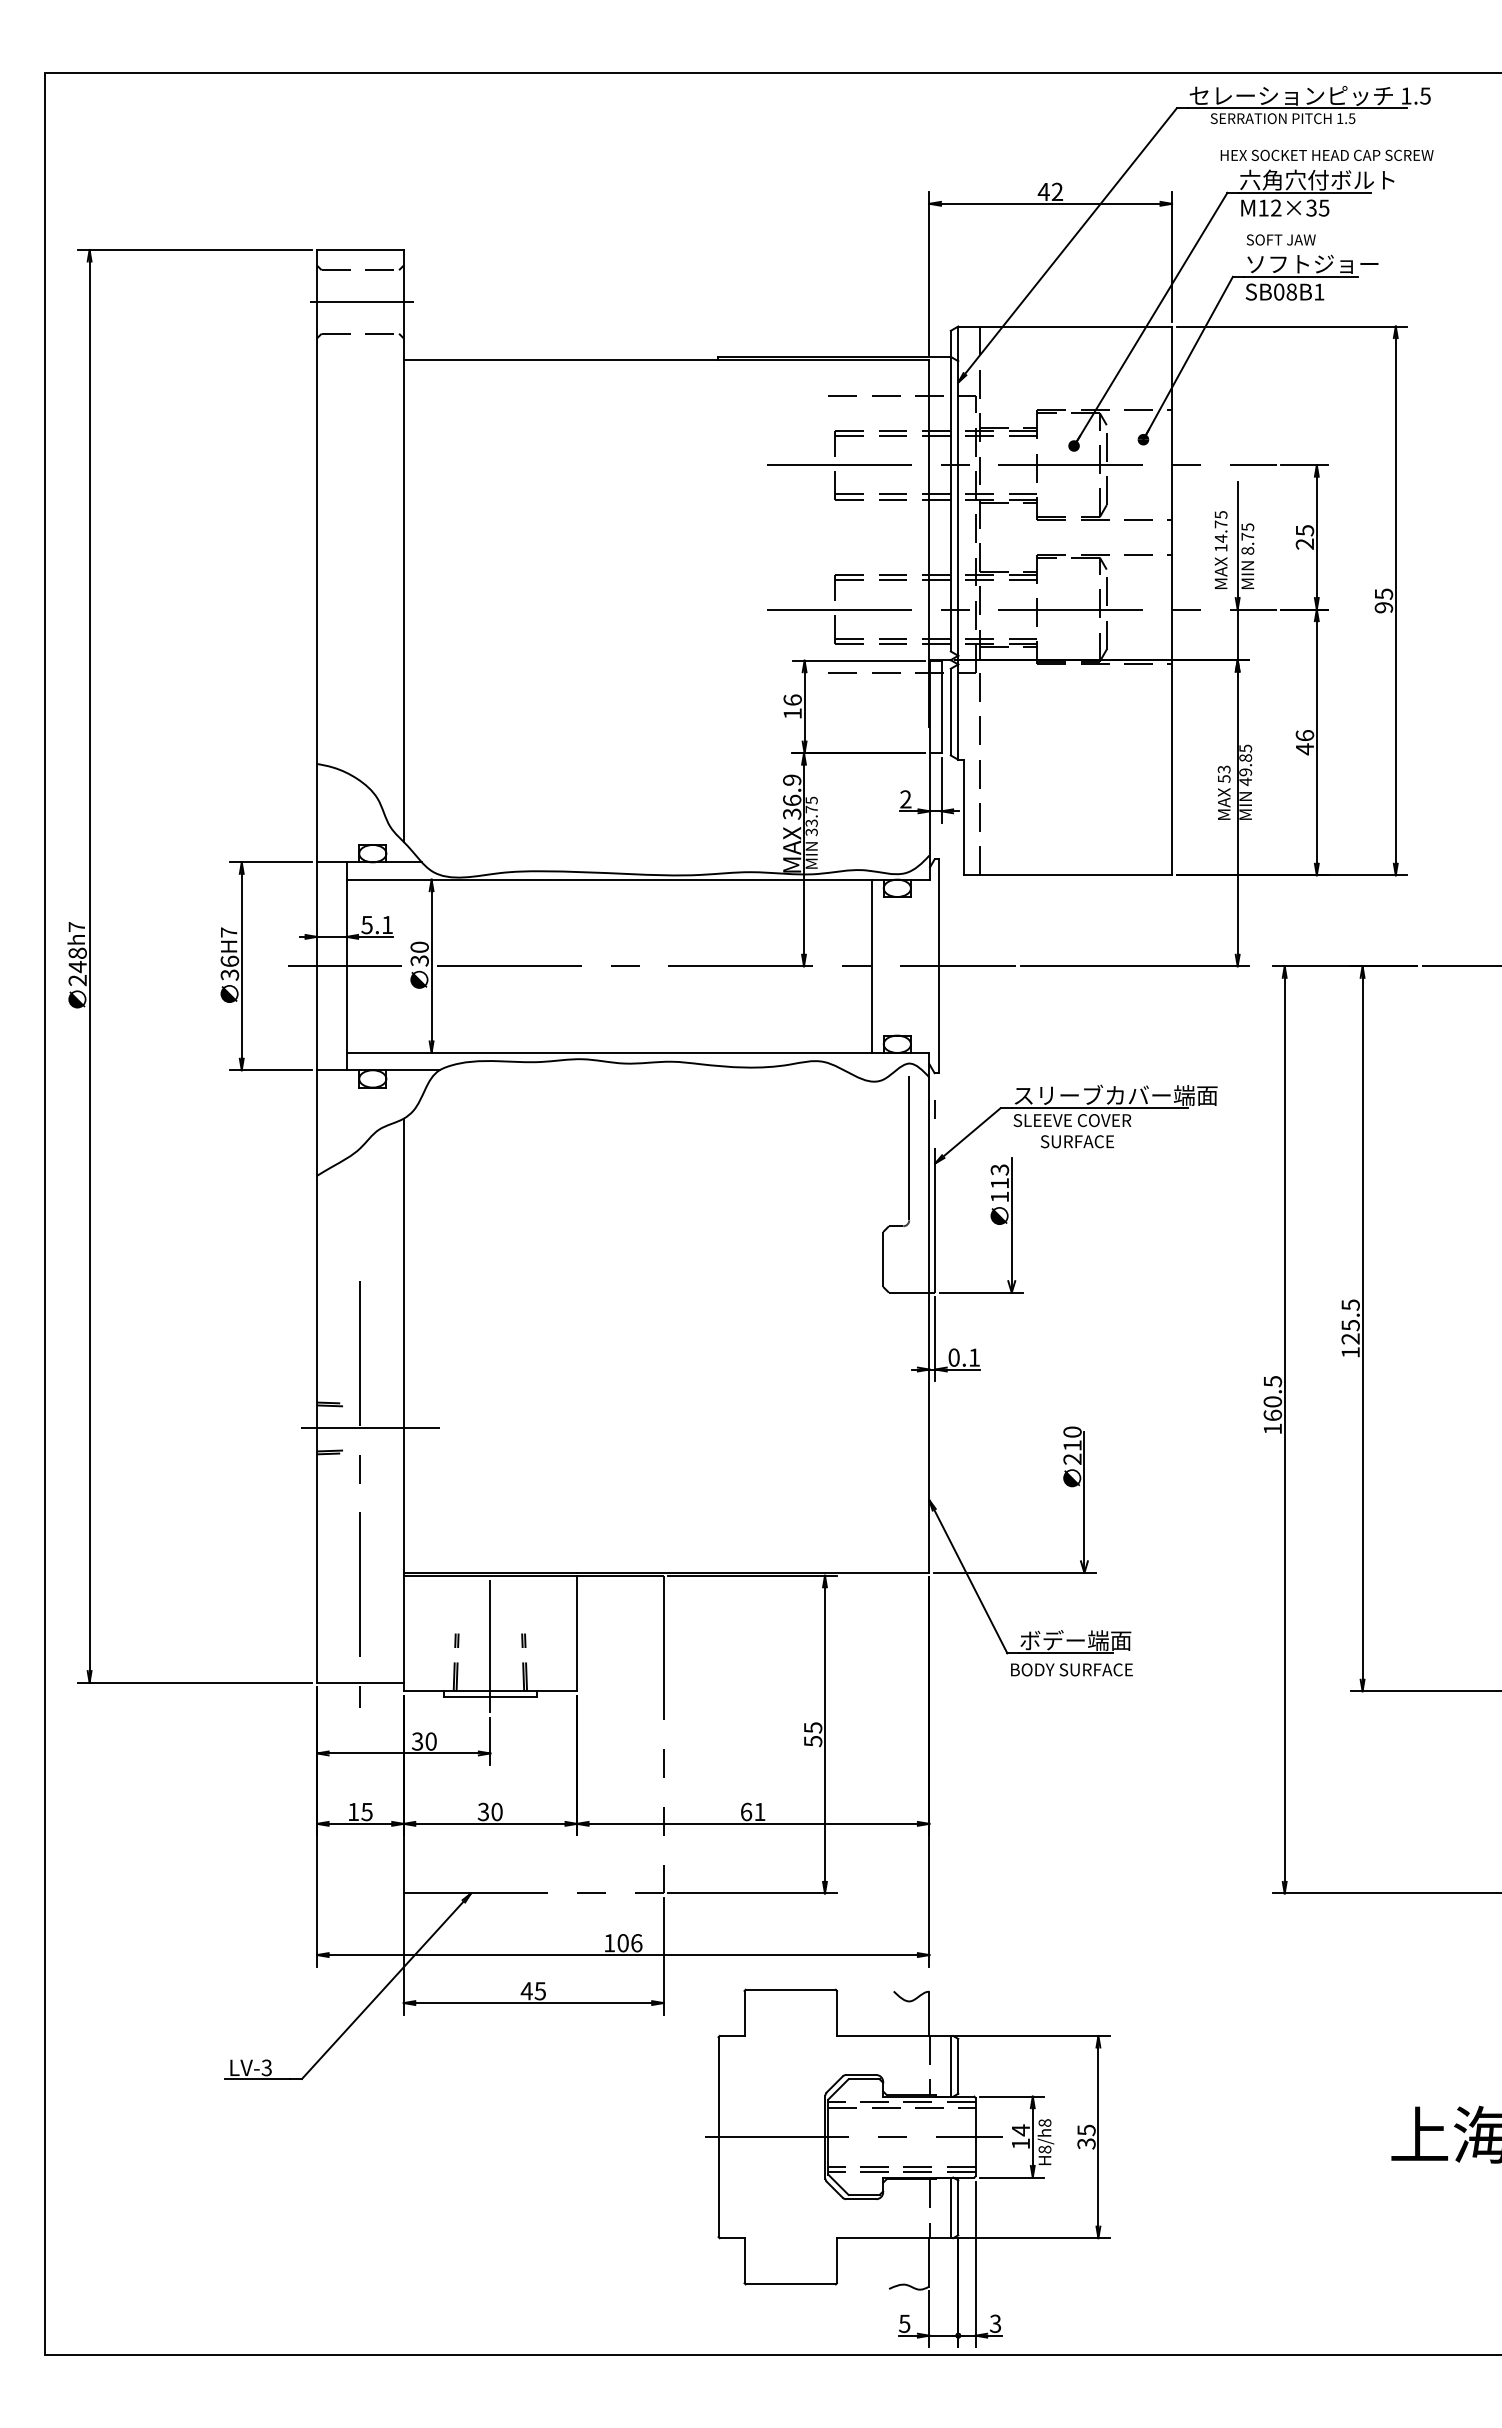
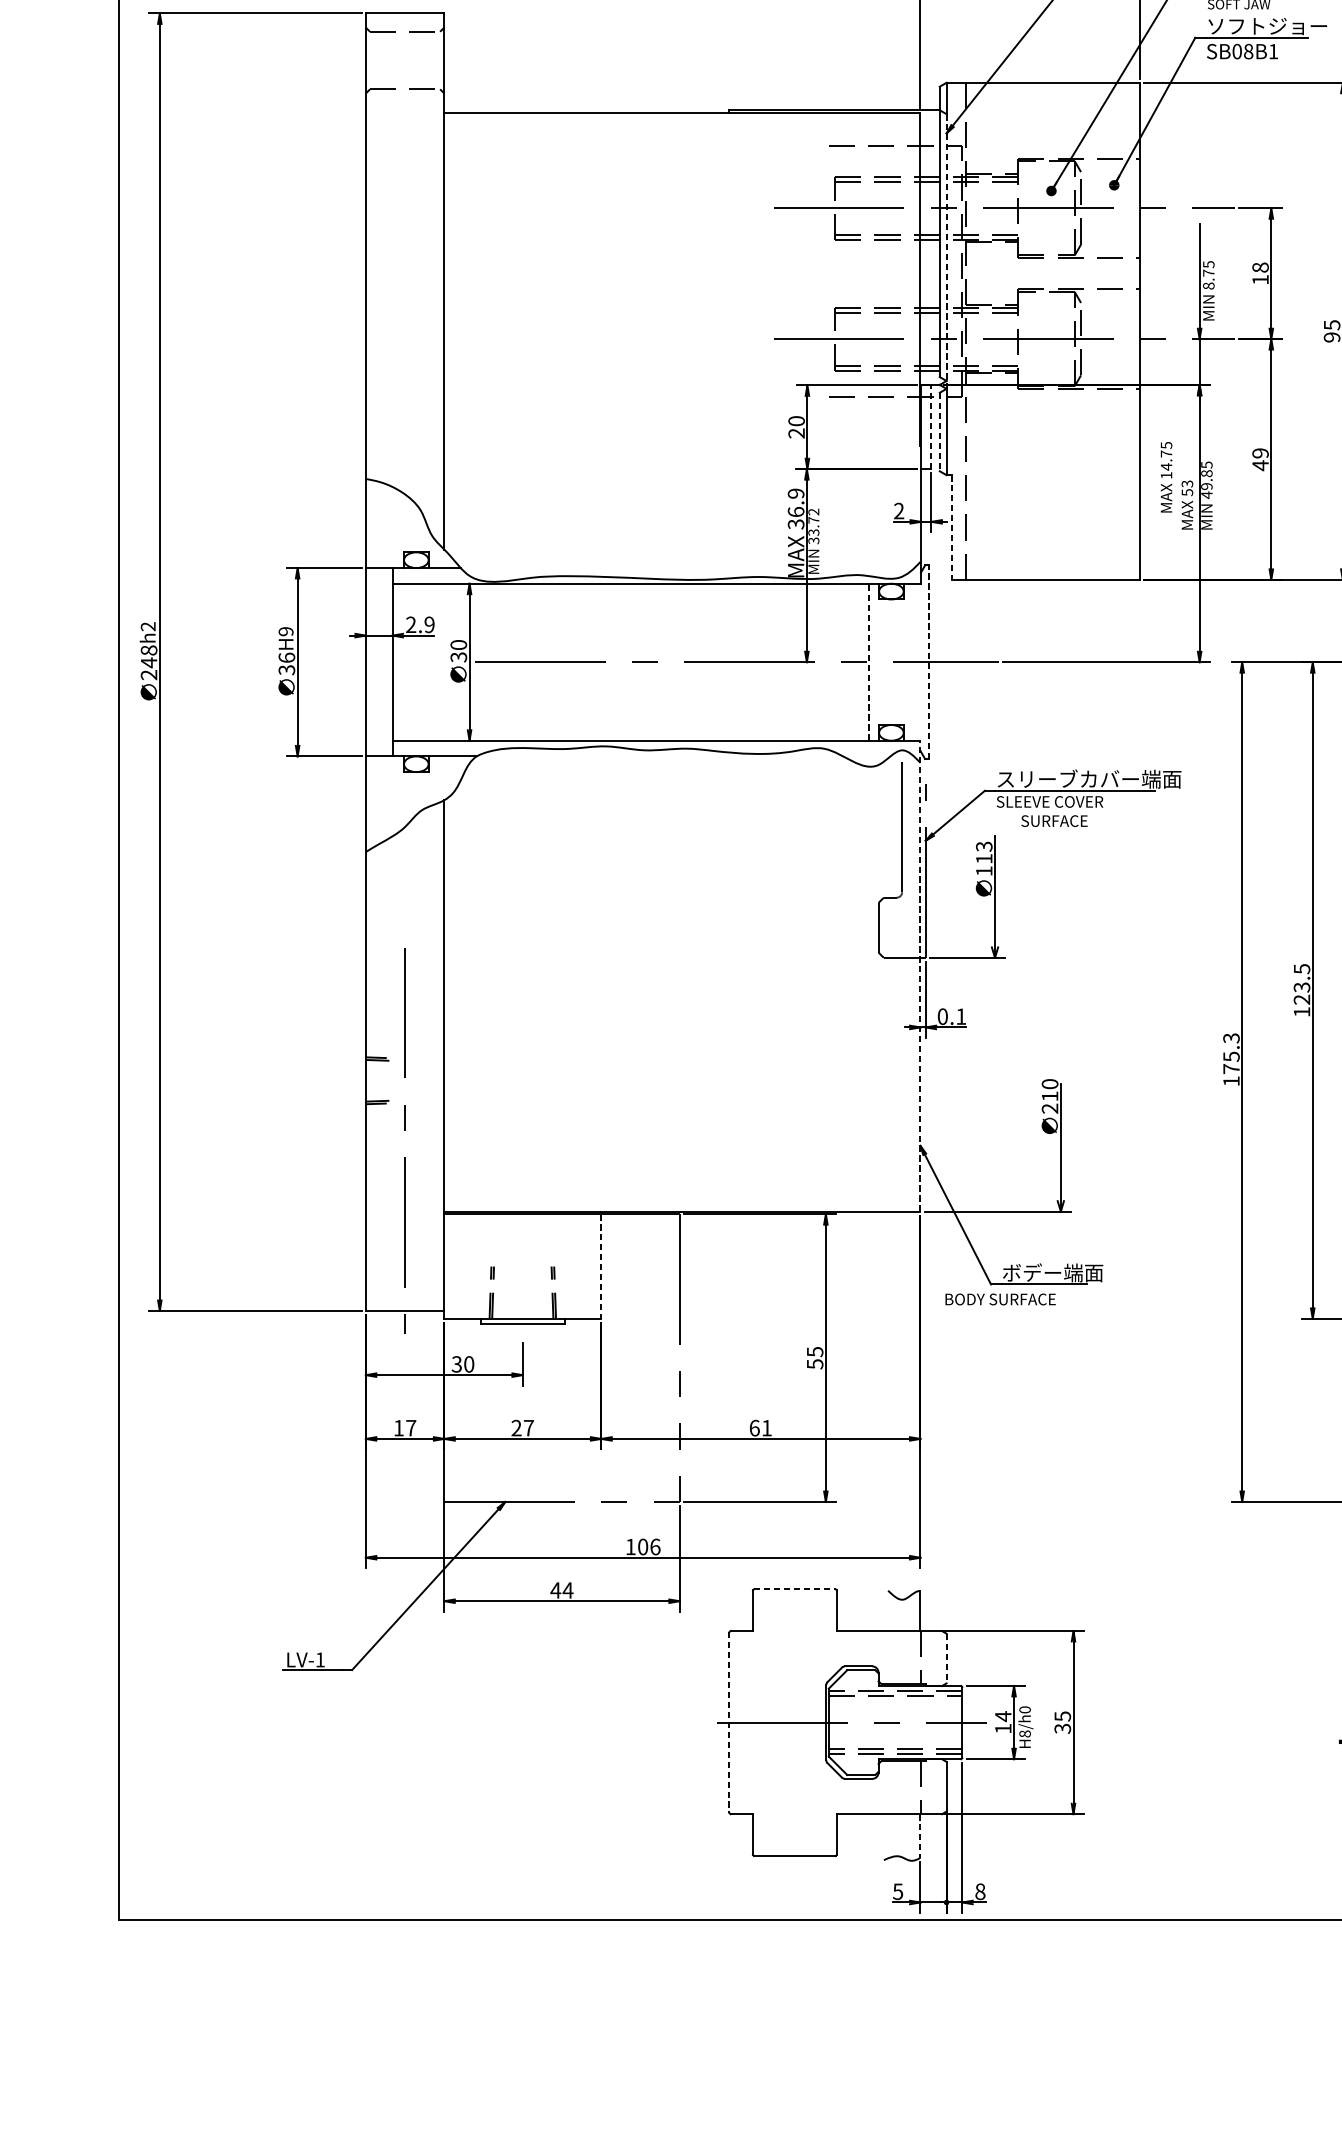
line: (362, 301) -> (406, 60), removed
line: (958, 512) -> (946, 251), solid -> dashed
text: (1304, 537) -> (1260, 273), 25 -> 18
text: (1220, 549) -> (1165, 476), moved
text: (792, 706) -> (796, 426), 16 -> 20
line: (941, 706) -> (931, 426), solid -> dashed
line: (950, 712) -> (939, 432), solid -> dashed
text: (1304, 735) -> (1260, 453), 46 -> 49
text: (811, 800) -> (813, 512), 33.75 -> 33.72
line: (964, 817) -> (952, 527), solid -> dashed
text: (376, 924) -> (419, 624), 5.1 -> 2.9
text: (76, 927) -> (147, 627), h7 -> h2
text: (228, 932) -> (285, 631), H7 -> H9
line: (344, 966) -> (390, 662), removed
line: (872, 966) -> (868, 662), solid -> dashed
line: (938, 966) -> (928, 662), solid -> dashed
line: (929, 1312) -> (920, 975), solid -> dashed
text: (1350, 1325) -> (1301, 987), 125.5 -> 123.5
text: (1272, 1398) -> (1231, 1053), 160.5 -> 175.3
line: (370, 1428) -> (414, 1080), removed
line: (577, 1633) -> (601, 1266), solid -> dashed
line: (490, 1646) -> (522, 1278), removed
text: (1071, 1669) -> (1000, 1299), moved
text: (489, 1811) -> (522, 1427), 30 -> 27
text: (366, 1812) -> (410, 1428), 15 -> 17
line: (791, 1989) -> (795, 1588), solid -> dashed
text: (540, 1991) -> (568, 1590), 45 -> 44
line: (950, 2066) -> (939, 1658), removed
line: (958, 2066) -> (946, 1658), solid -> dashed
text: (266, 2067) -> (320, 1659), LV-3 -> LV-1
text: (1045, 2122) -> (1025, 1709), H8/h8 -> H8/h0
line: (718, 2137) -> (729, 1722), solid -> dashed
line: (950, 2207) -> (939, 1786), removed
line: (929, 2262) -> (920, 1836), solid -> dashed
text: (995, 2323) -> (980, 1891), 3 -> 8

